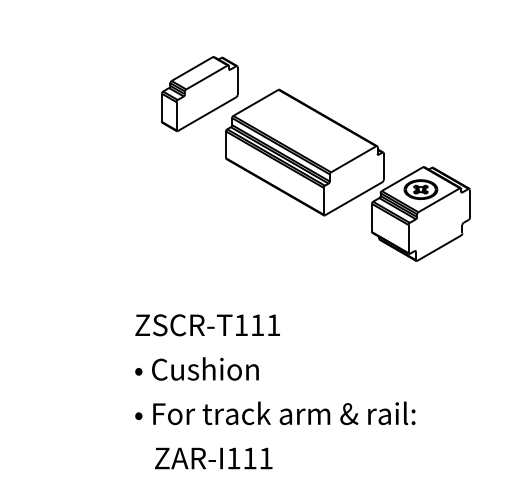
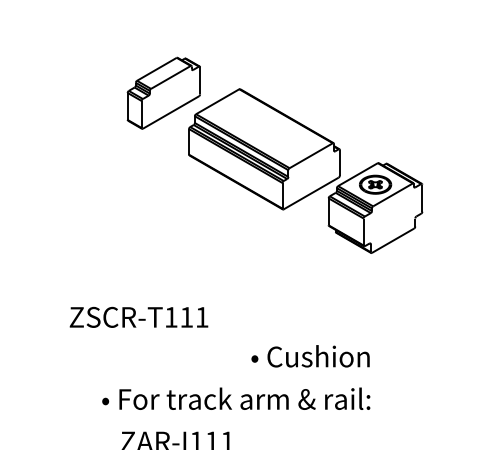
text: (207, 325) -> (138, 317), moved
text: (196, 368) -> (310, 355), moved

